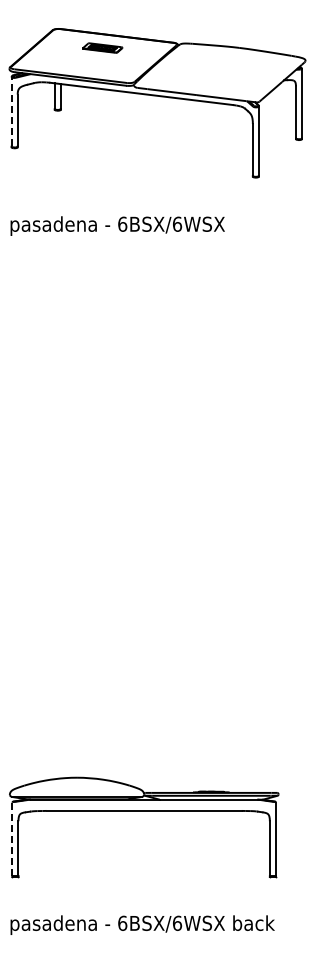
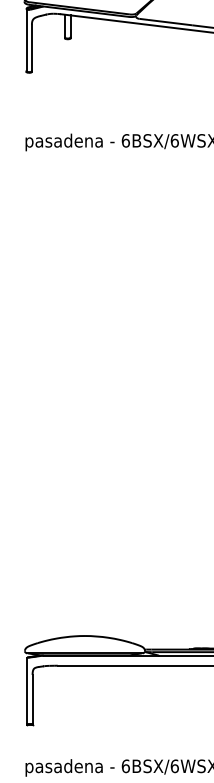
line: (11, 111) -> (26, 39), dashed -> solid
line: (12, 839) -> (27, 691), dashed -> solid

